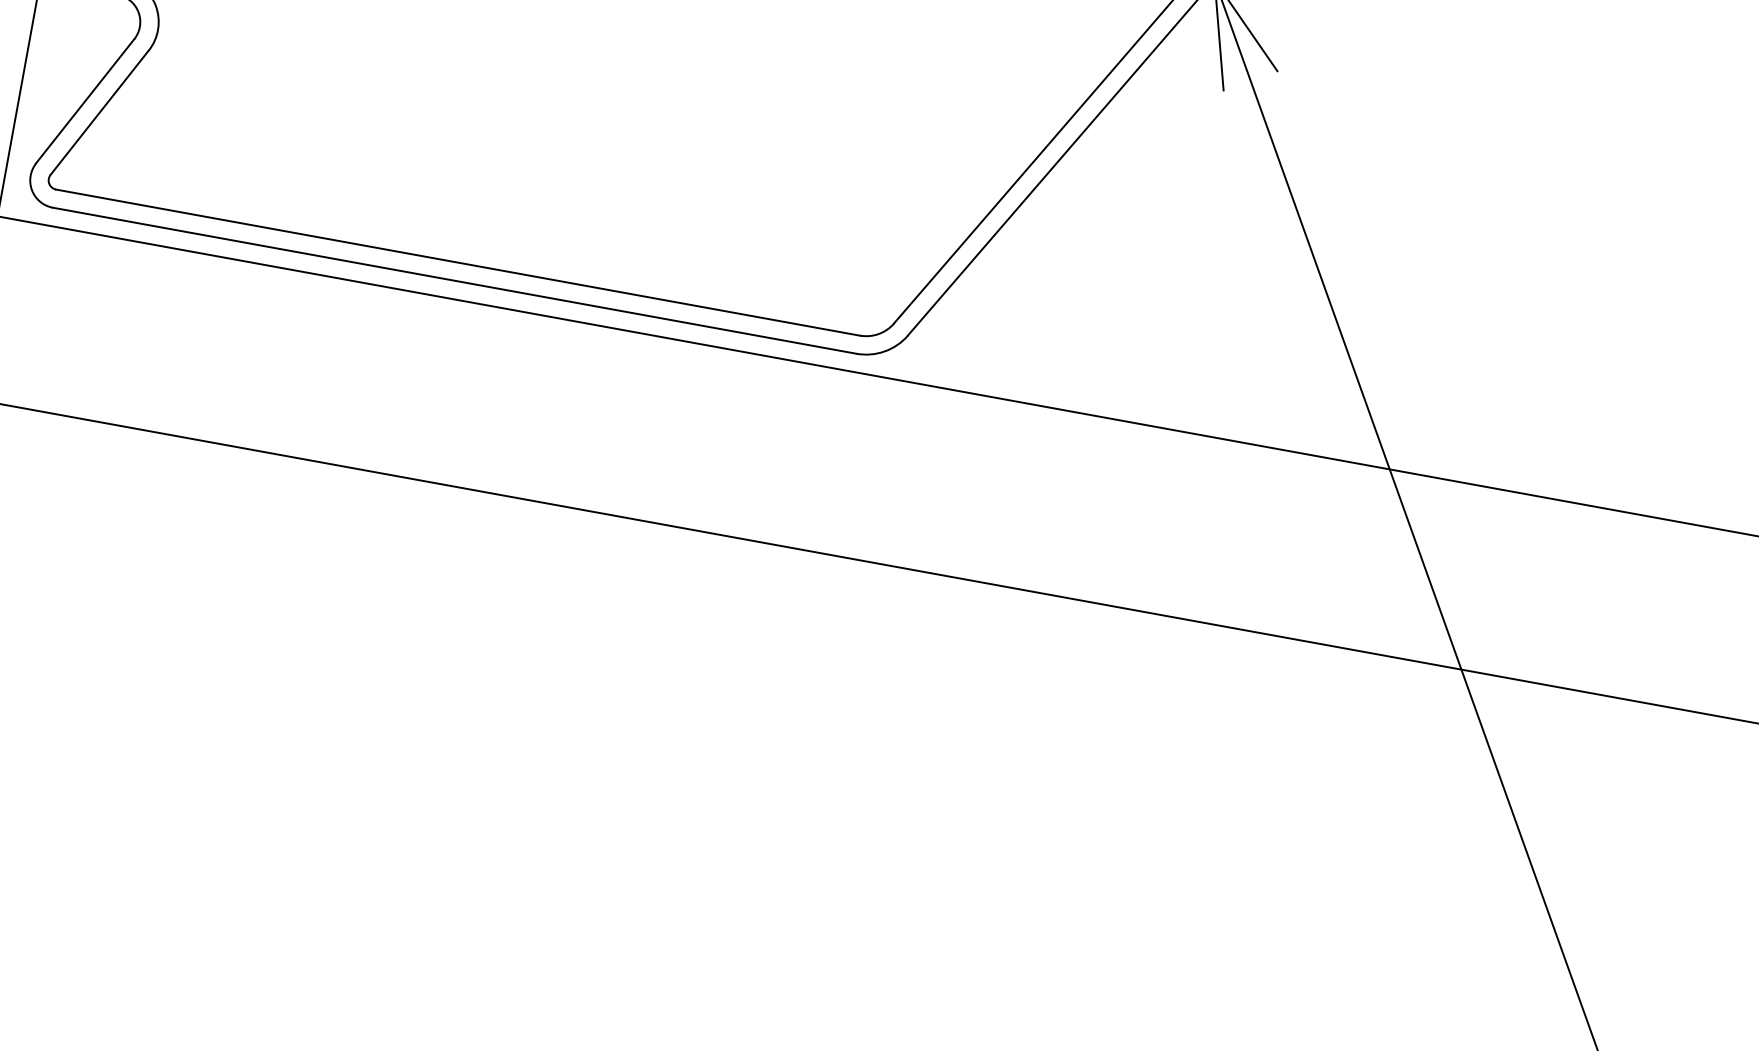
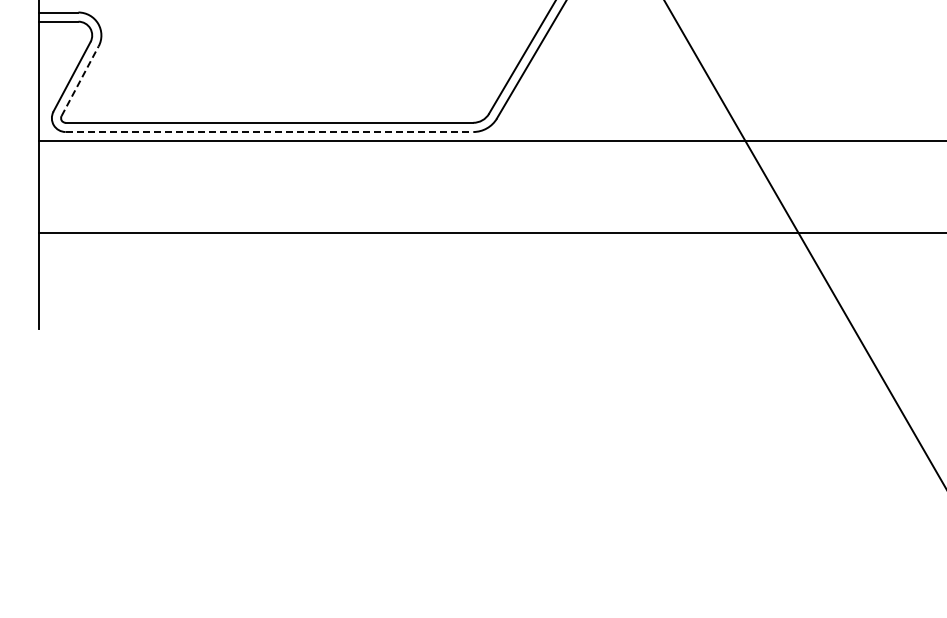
line: (100, 111) -> (80, 80), solid -> dashed
line: (454, 281) -> (269, 132), solid -> dashed

